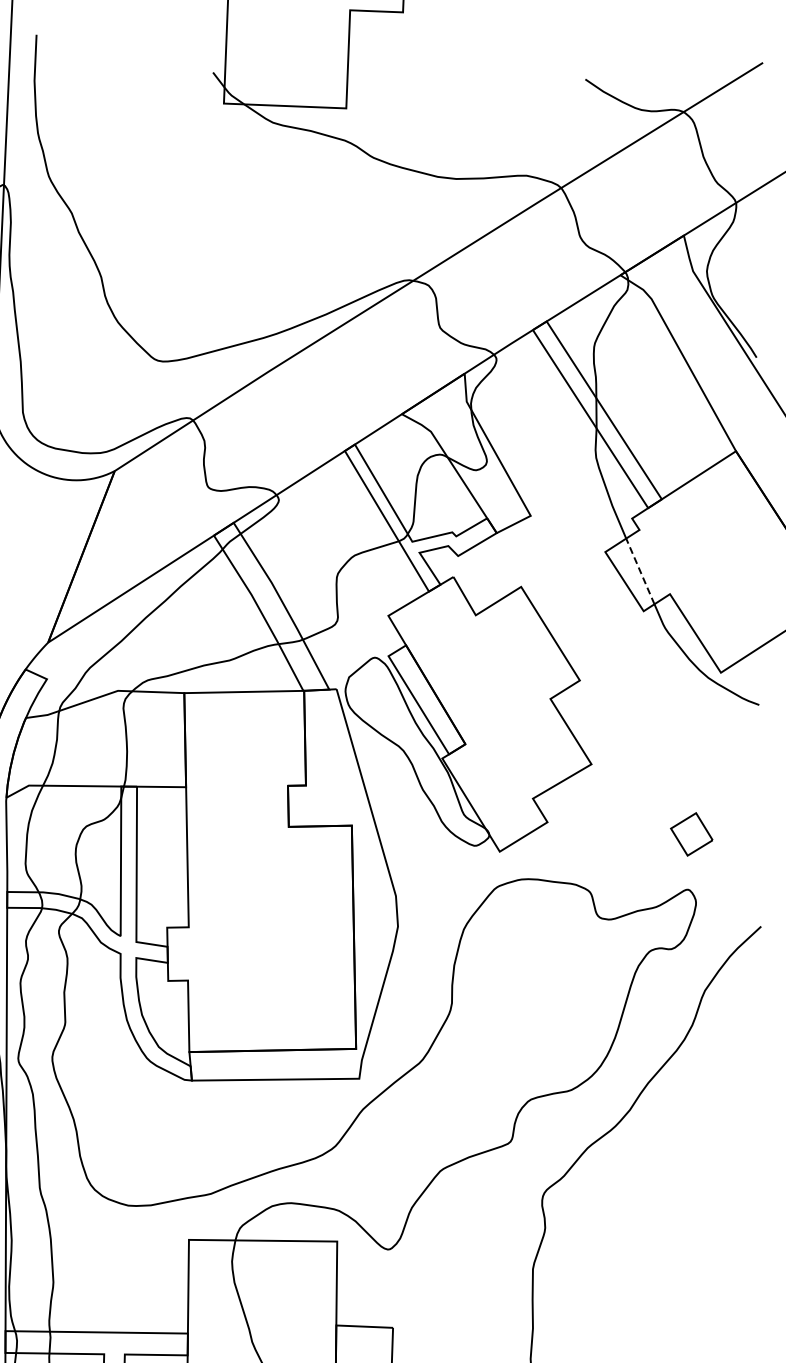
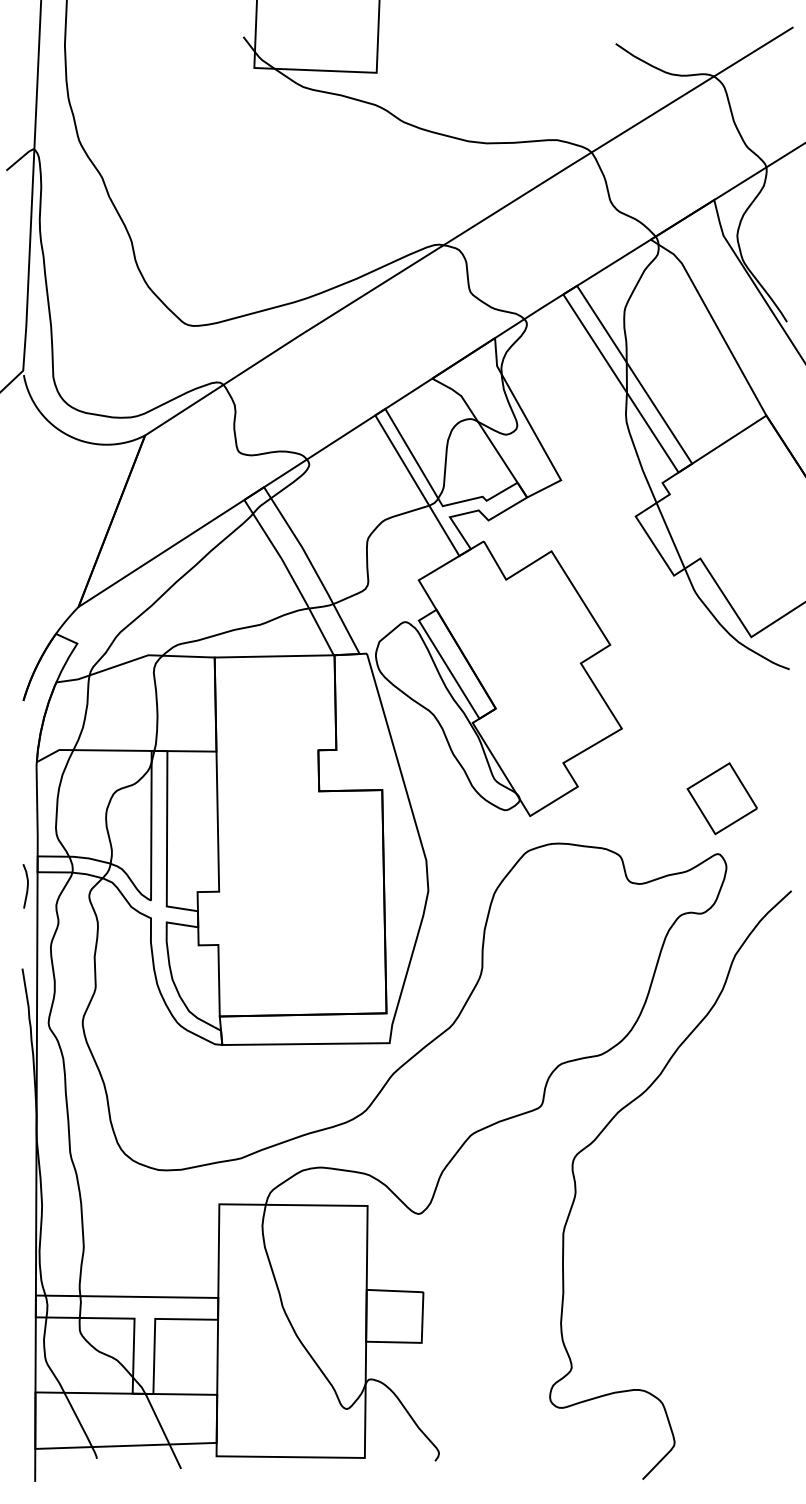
line: (640, 571) -> (670, 535), dashed -> solid
part: (691, 834) -> (721, 798), size x1.67

